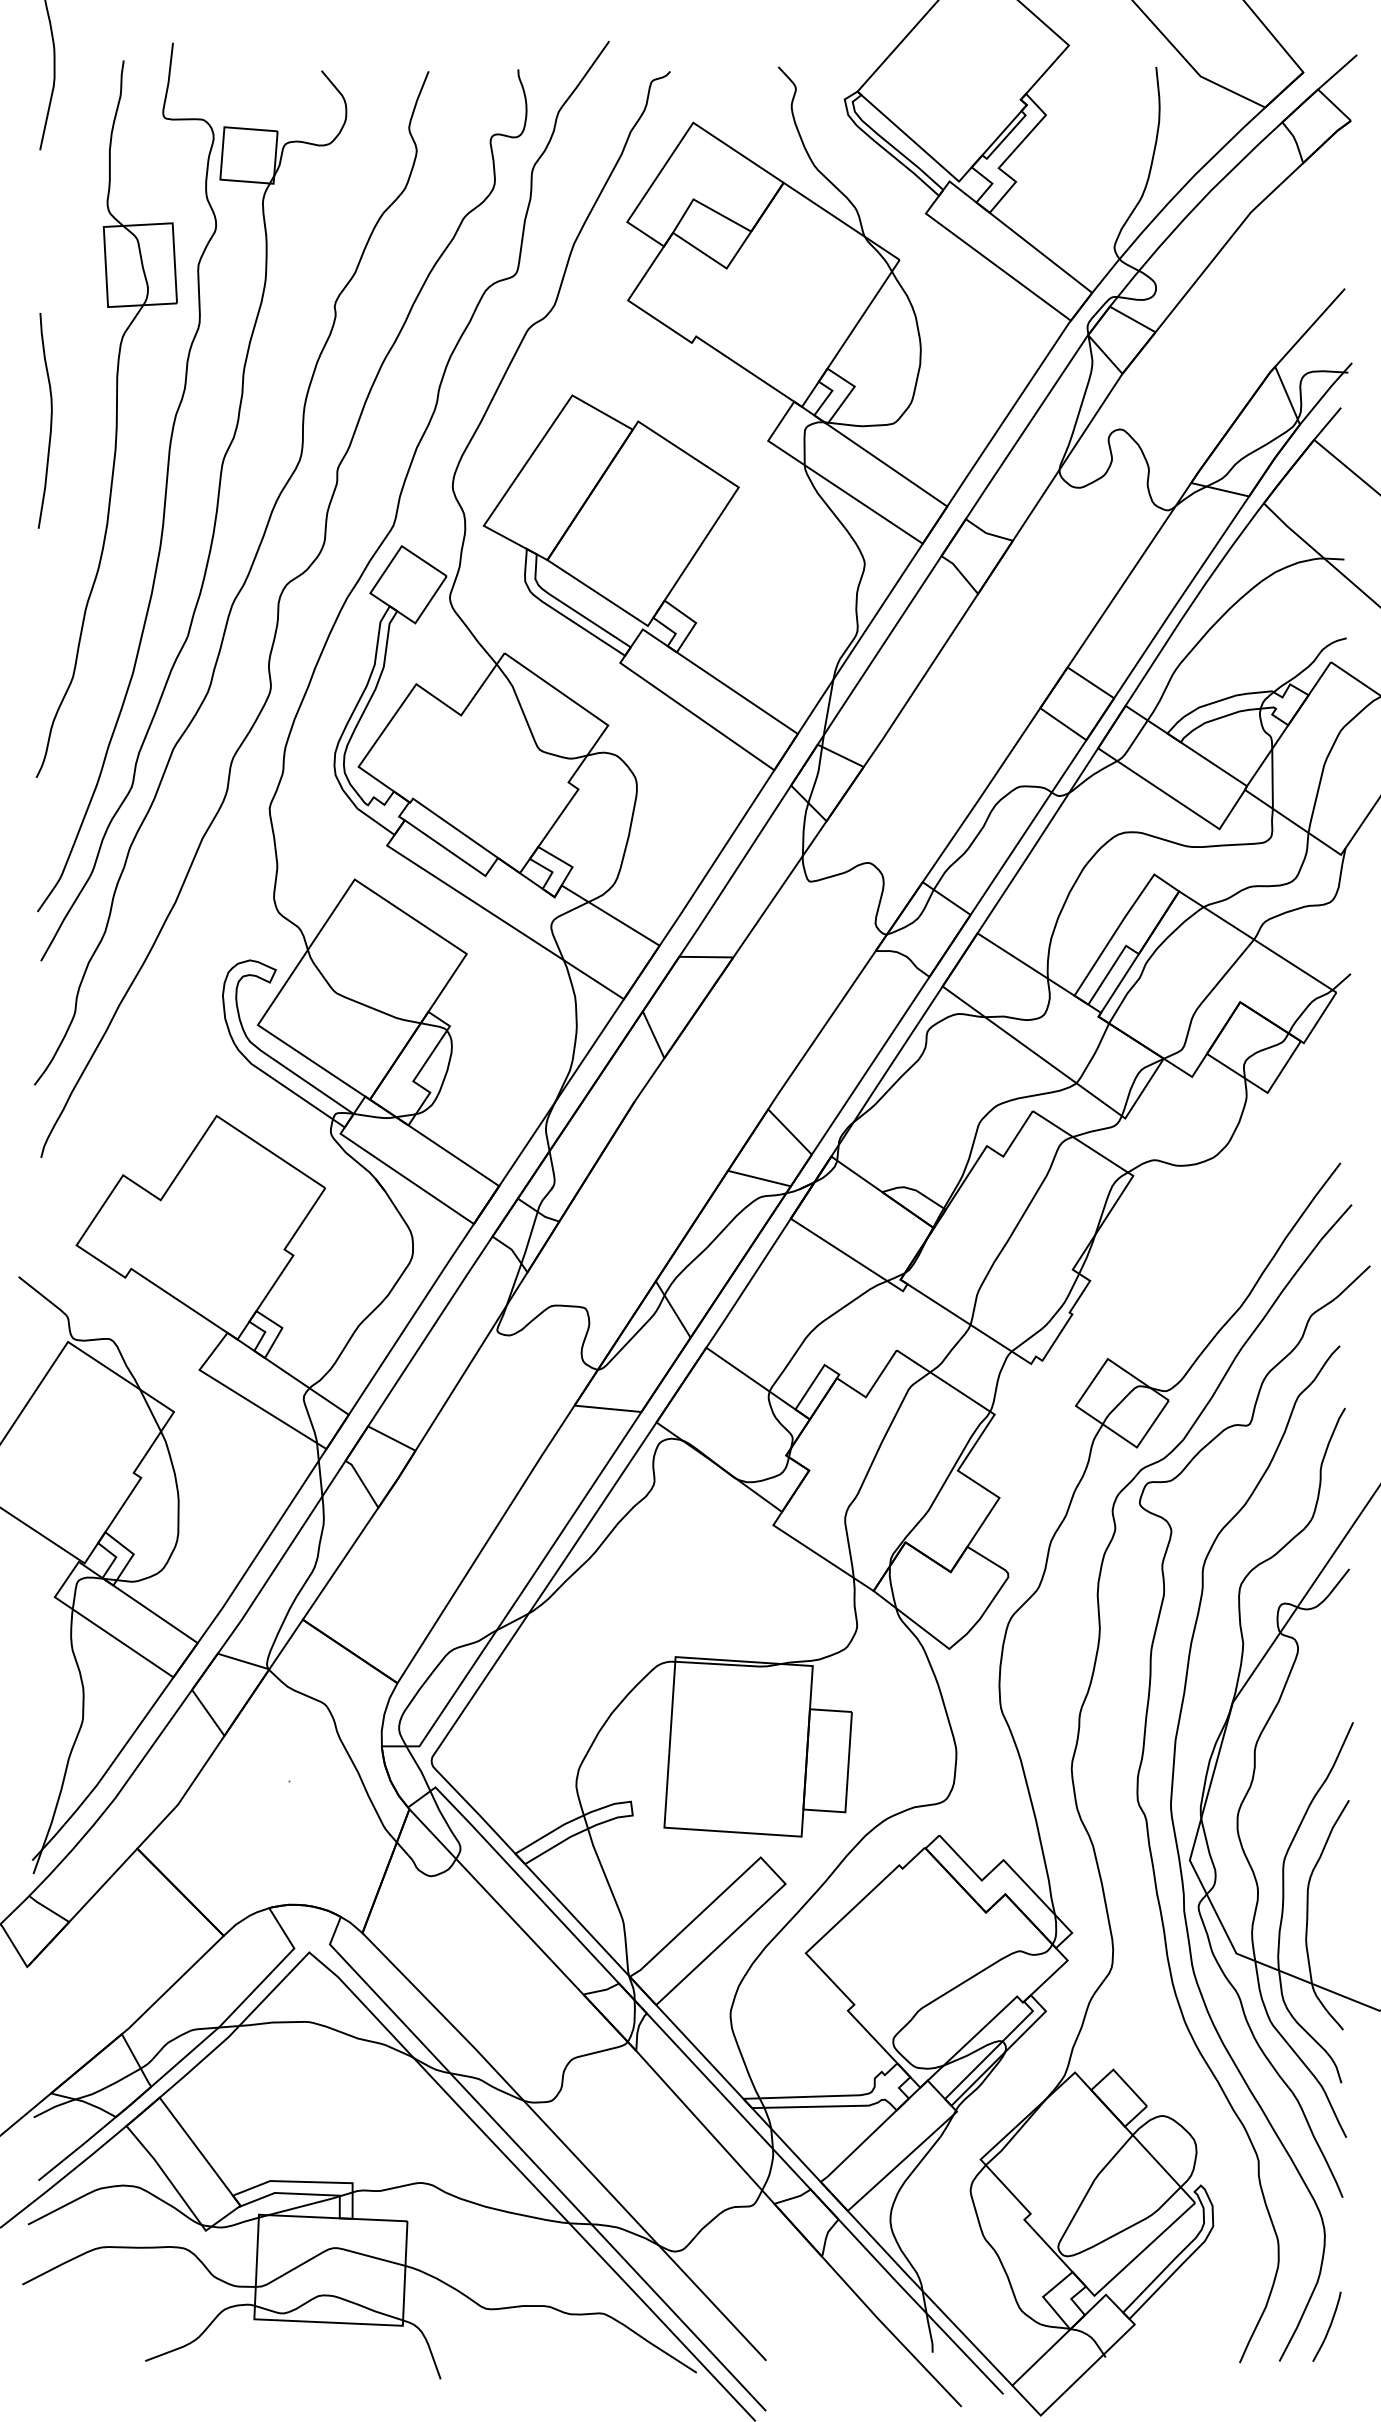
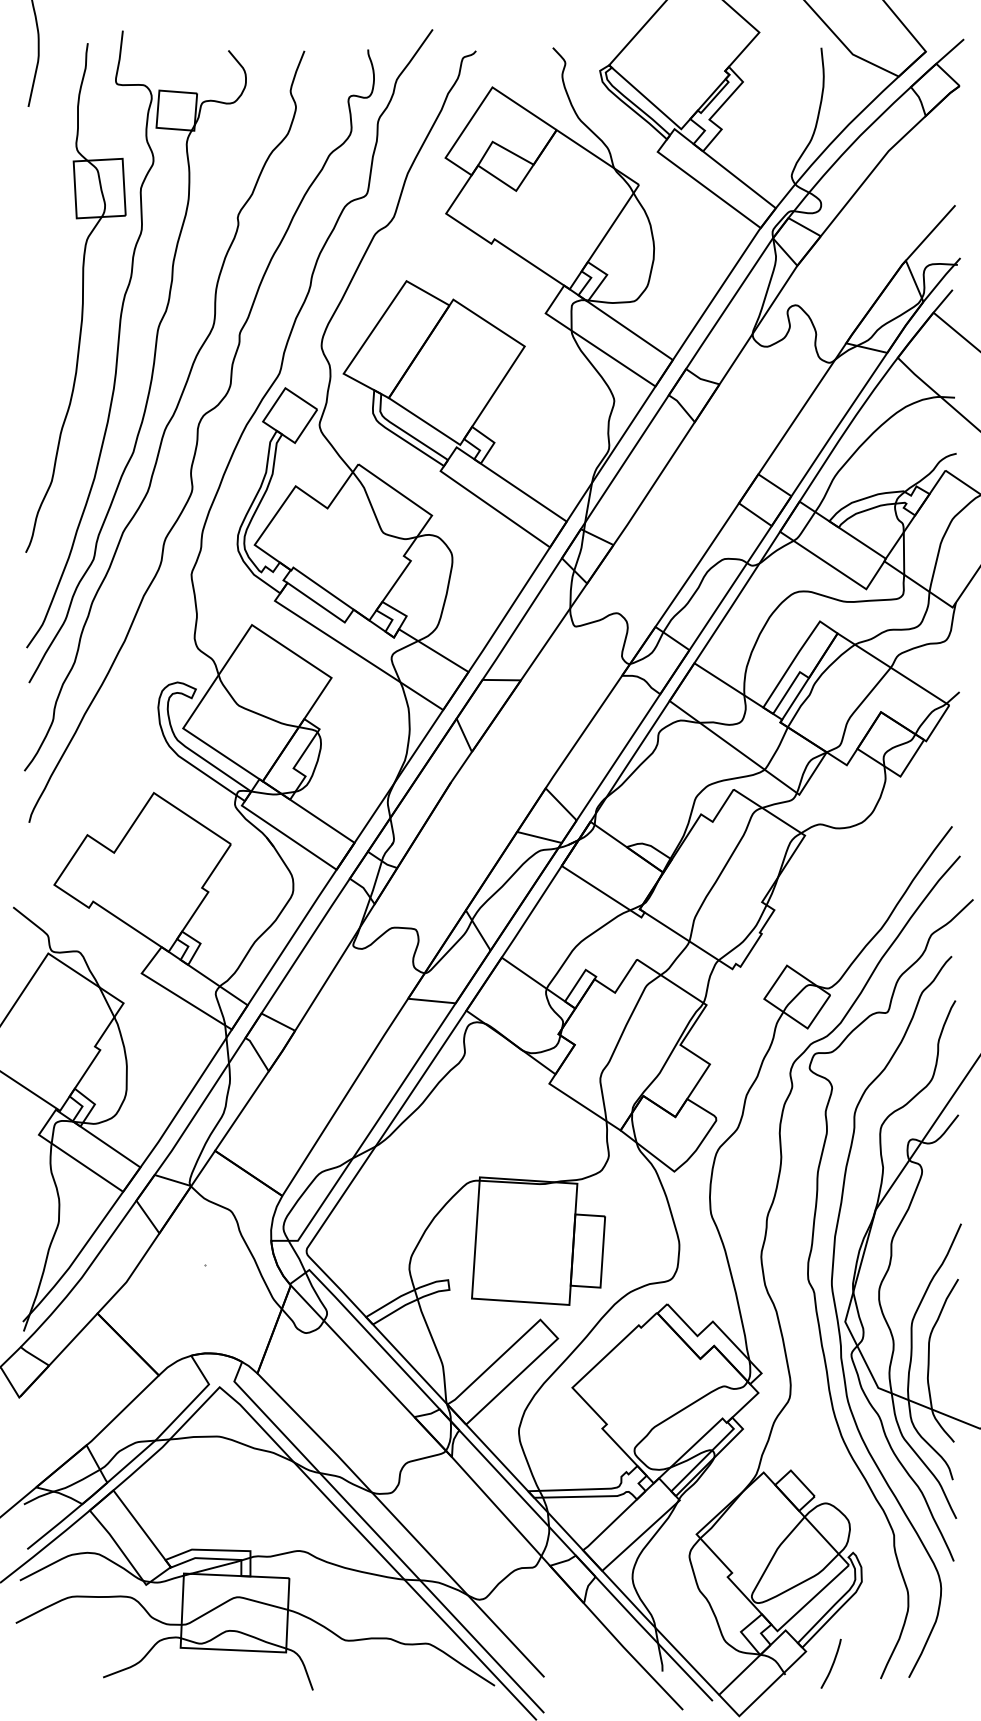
curve: (50, 420) -> (35, 298), removed
curve: (1328, 2327) -> (832, 1664), moved

